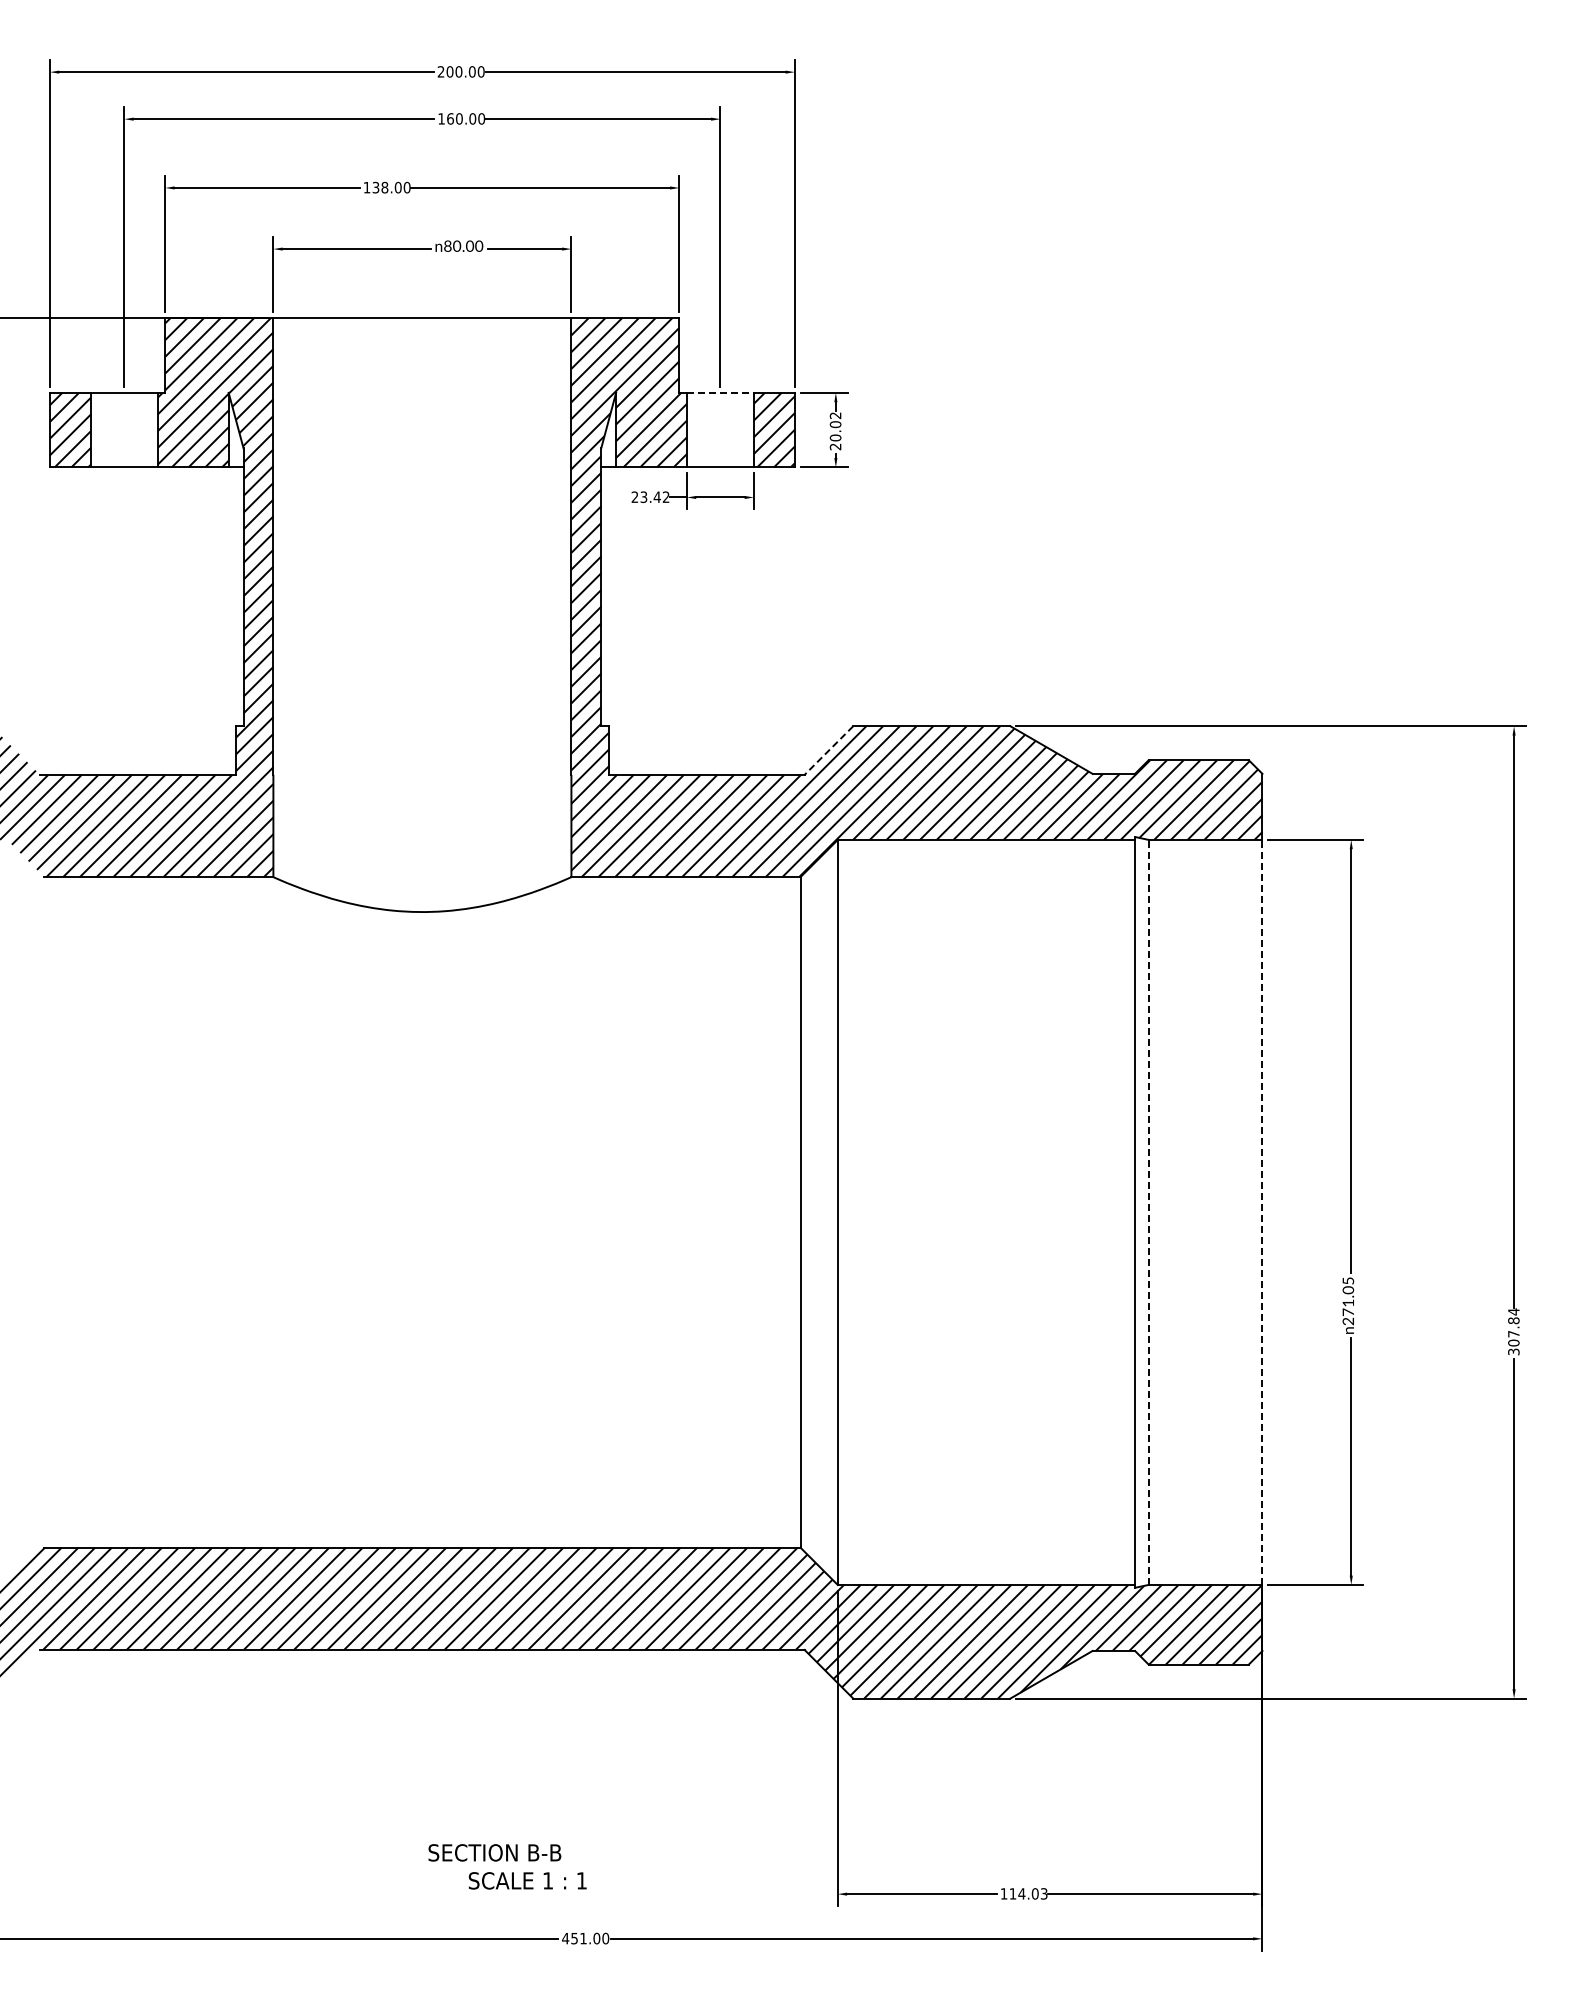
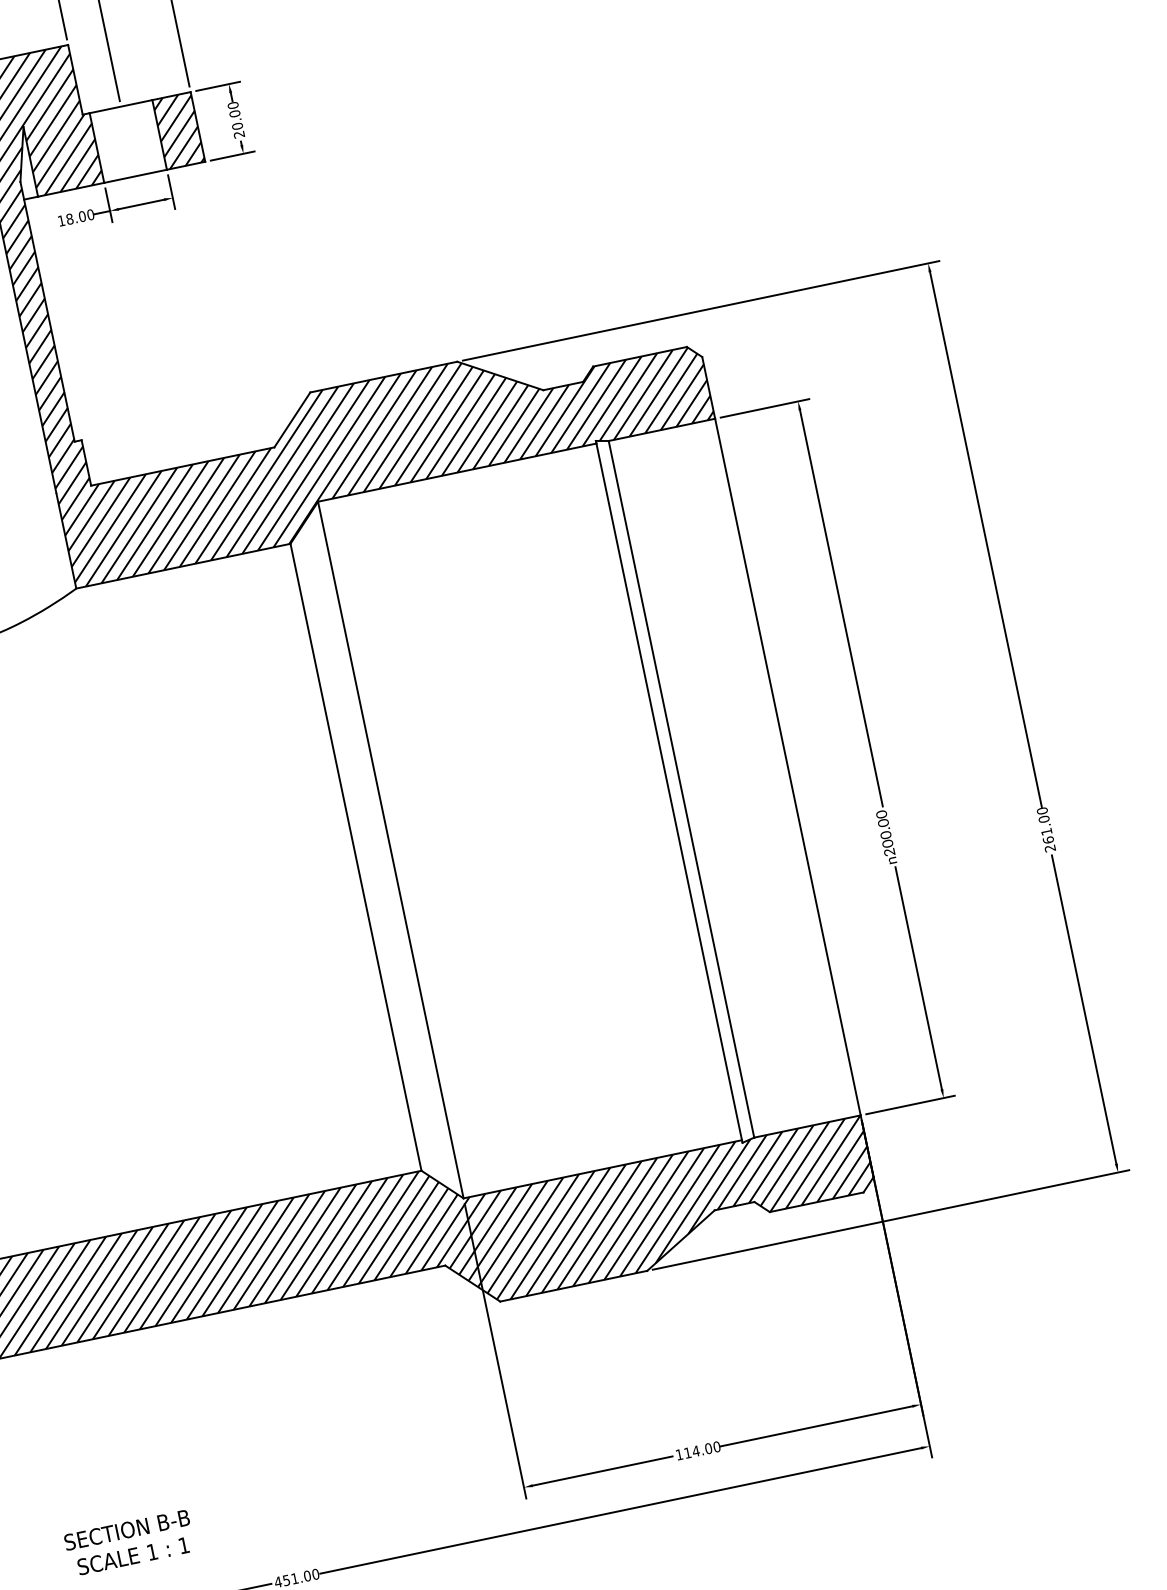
line: (720, 392) -> (121, 106), dashed -> solid
text: (835, 415) -> (233, 105), 20.02 -> 20.00
text: (650, 496) -> (75, 217), 23.42 -> 18.00
line: (828, 750) -> (291, 419), dashed -> solid
line: (1148, 1212) -> (681, 789), dashed -> solid
line: (1262, 1212) -> (787, 767), dashed -> solid
text: (1348, 1296) -> (884, 828), 271.05 -> 200.00
text: (1513, 1331) -> (1045, 829), 307.84 -> 261.00
text: (494, 1852) -> (126, 1529), moved
text: (527, 1880) -> (133, 1555), moved
text: (1043, 1893) -> (716, 1446), 114.03 -> 114.00

